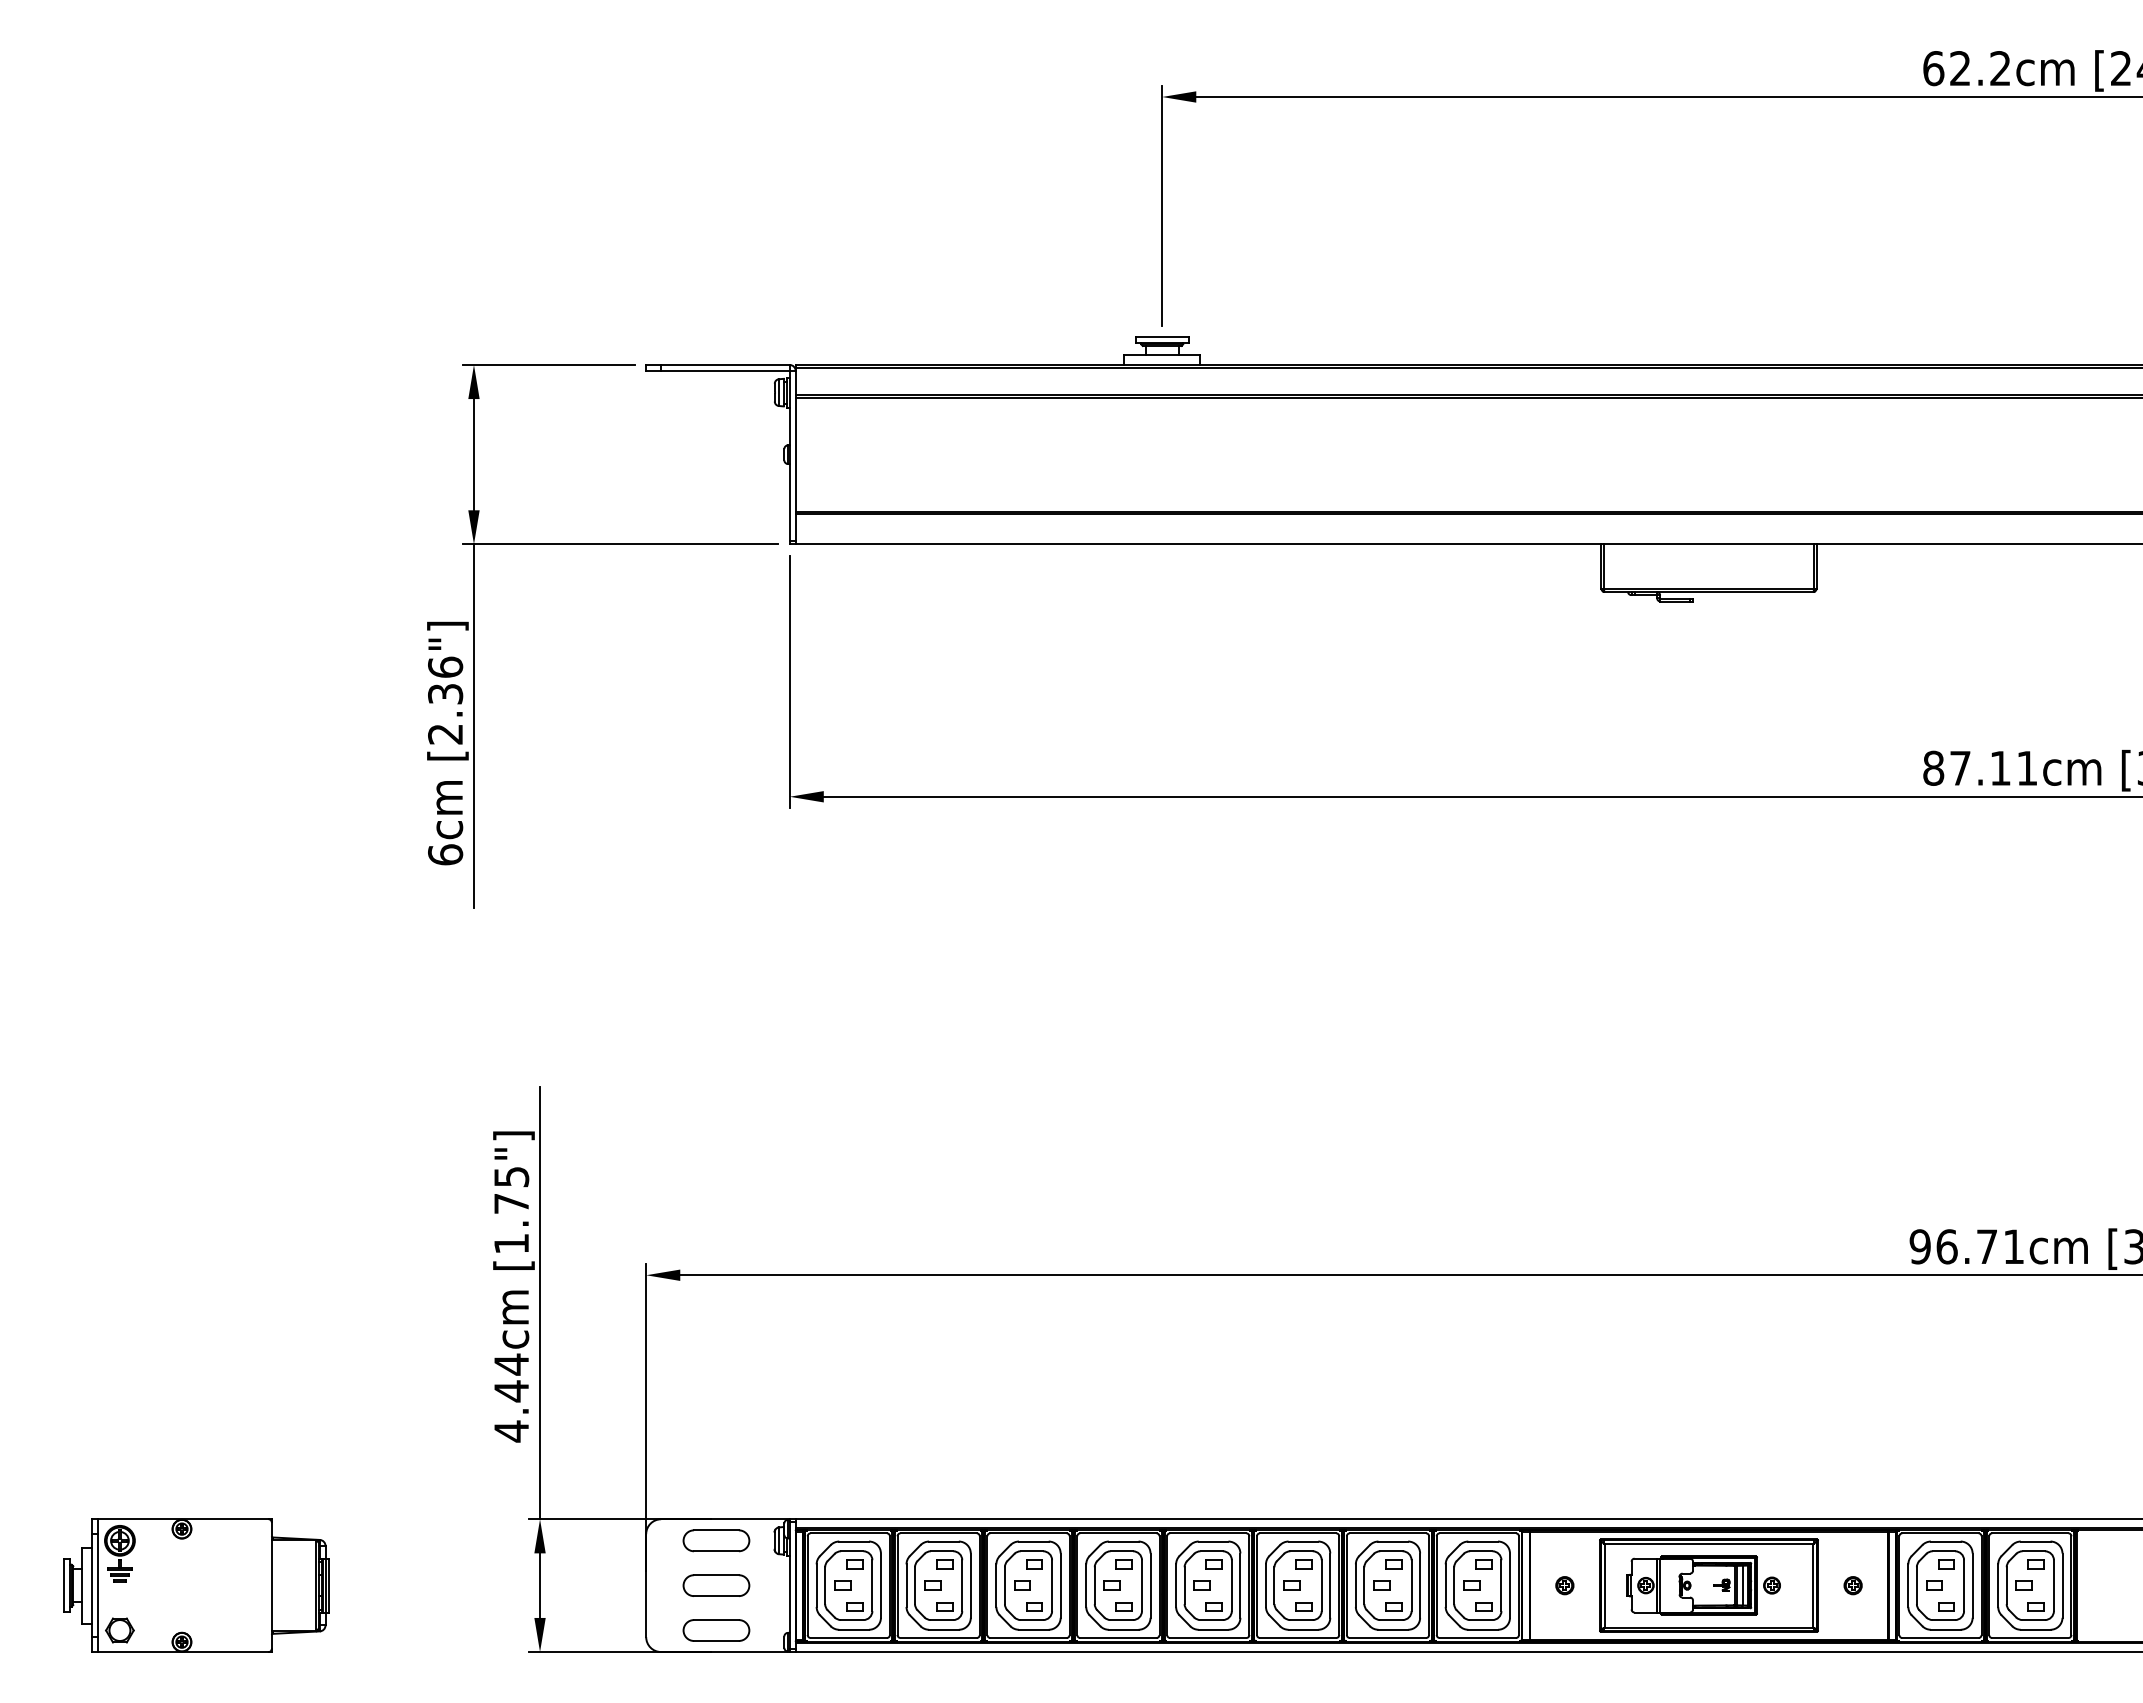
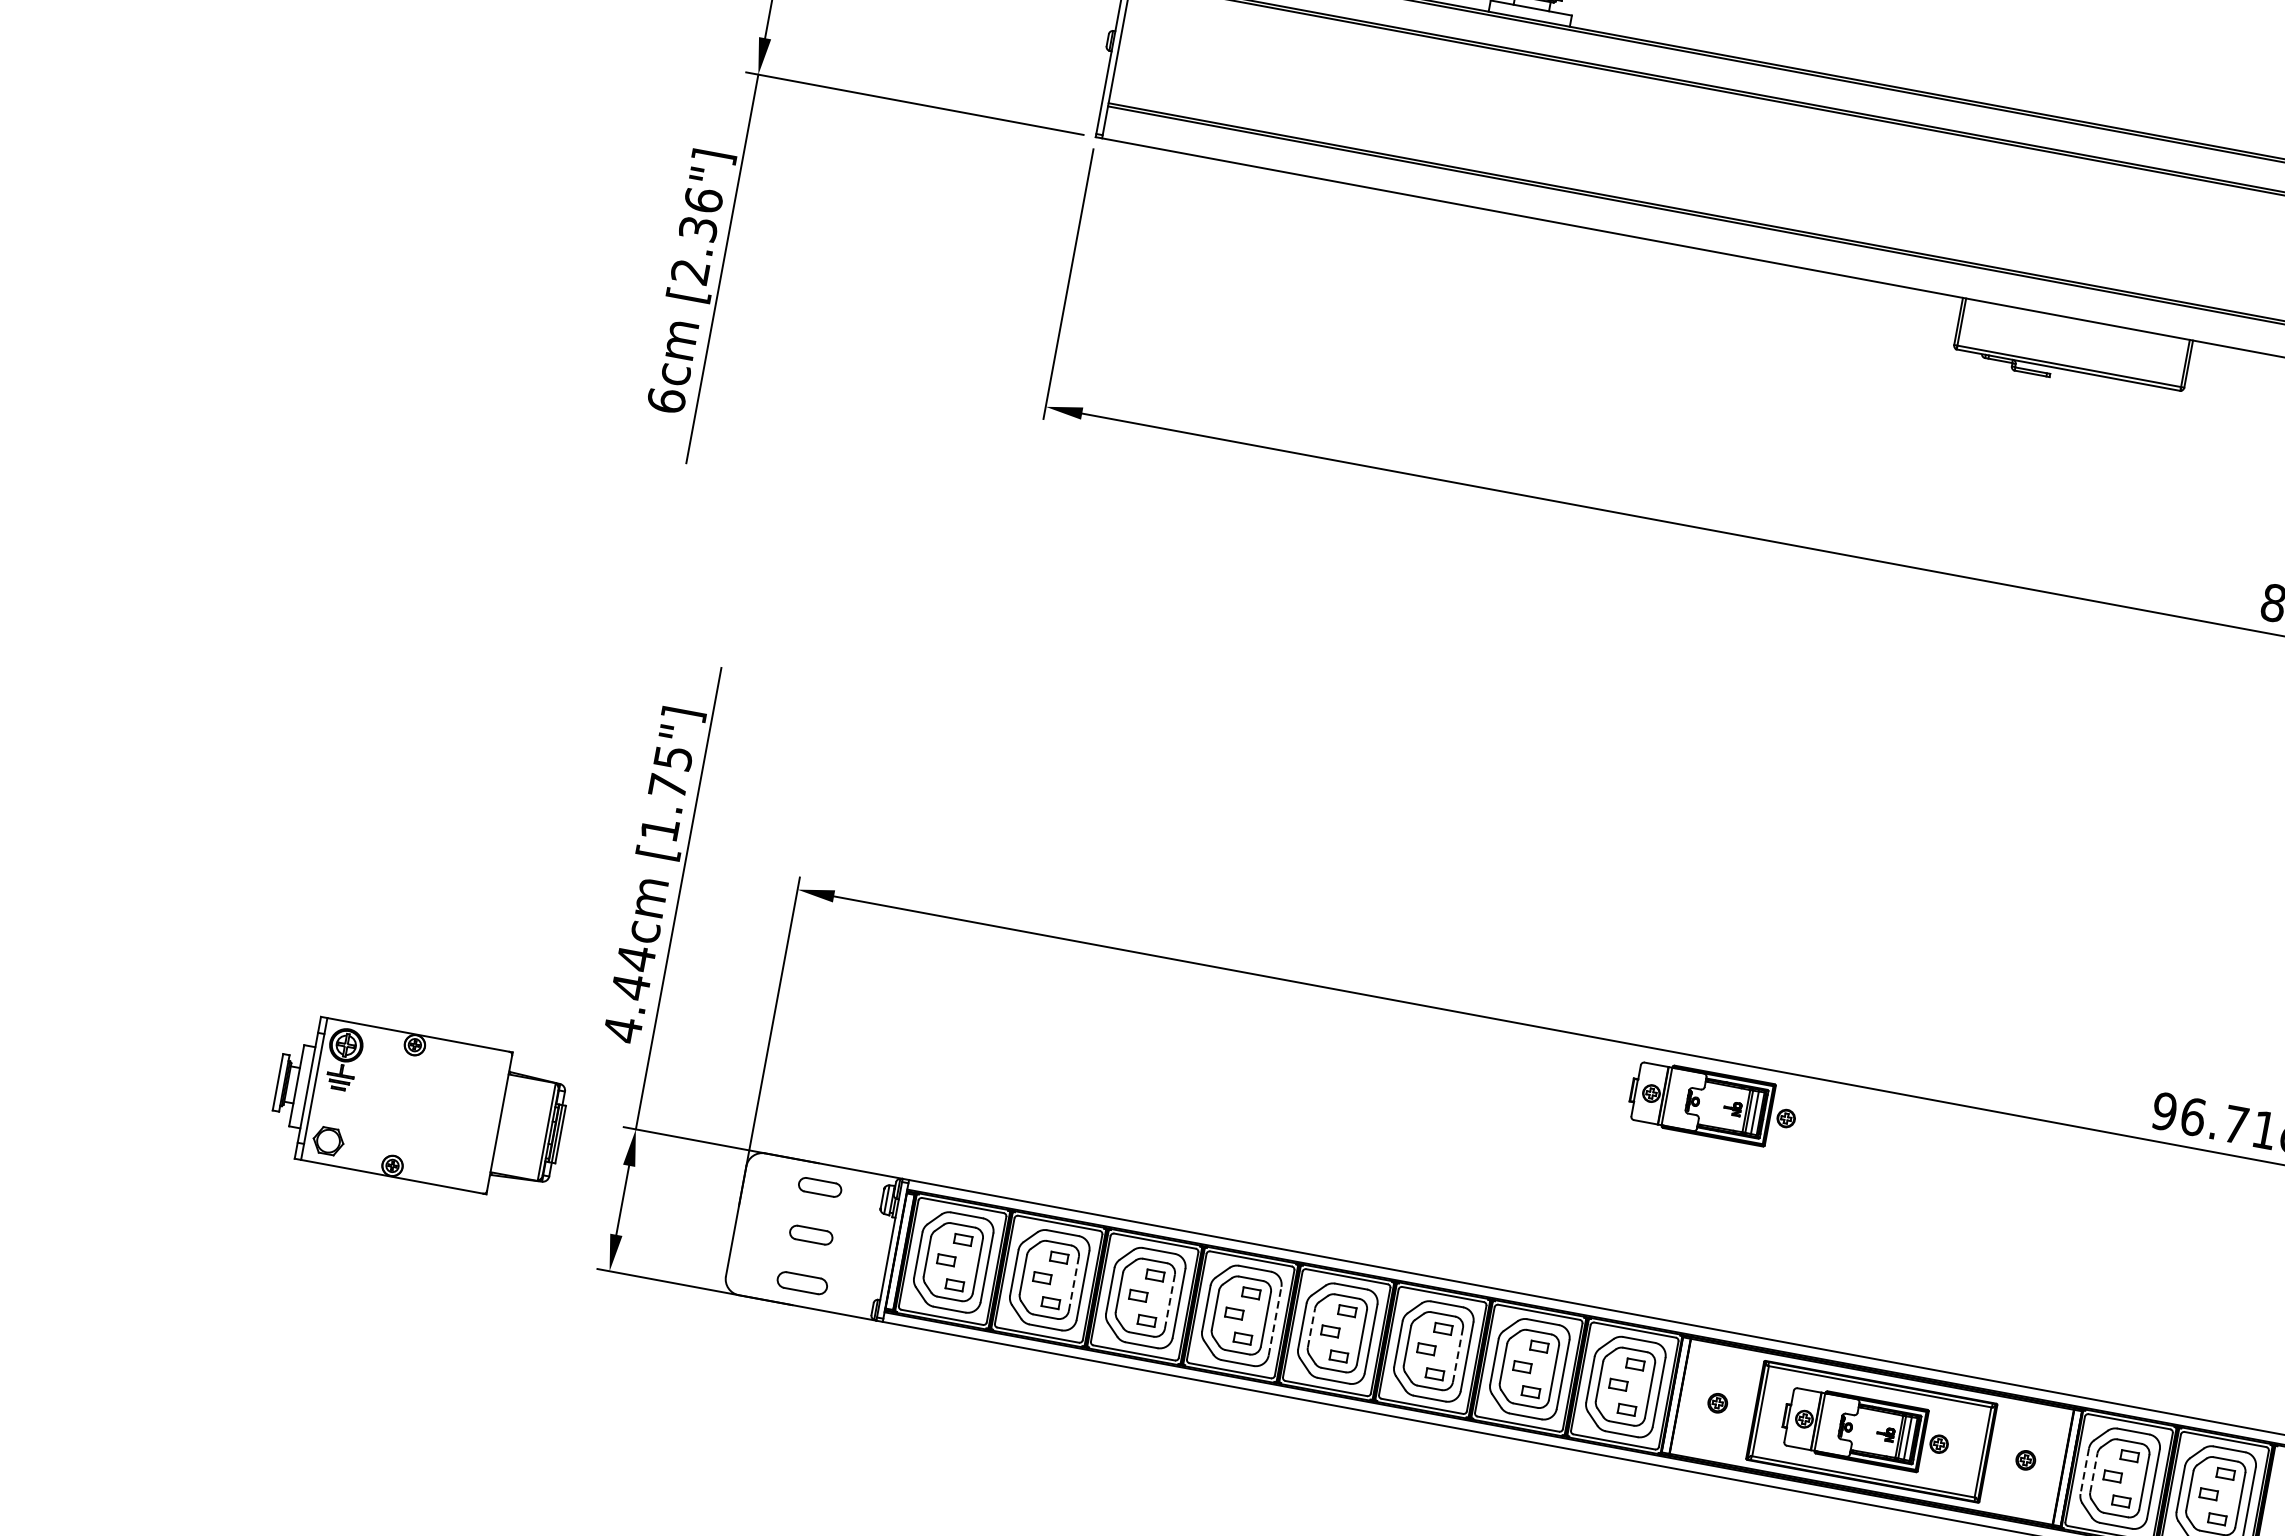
part: (1510, 1316) -> (1712, 1104), added
part: (716, 1540) -> (820, 1187), size x0.6
part: (196, 1585) -> (419, 1108), moved
part: (716, 1585) -> (811, 1235), size x0.6
line: (1150, 1585) -> (1275, 1321), solid -> dashed
line: (1184, 1585) -> (1311, 1327), solid -> dashed
line: (1916, 1585) -> (2093, 1472), solid -> dashed
line: (962, 1586) -> (1073, 1284), solid -> dashed
line: (1052, 1586) -> (1170, 1302), solid -> dashed
line: (1321, 1586) -> (1457, 1355), solid -> dashed
line: (1908, 1586) -> (2084, 1472), solid -> dashed
part: (716, 1630) -> (802, 1283), size x0.7

